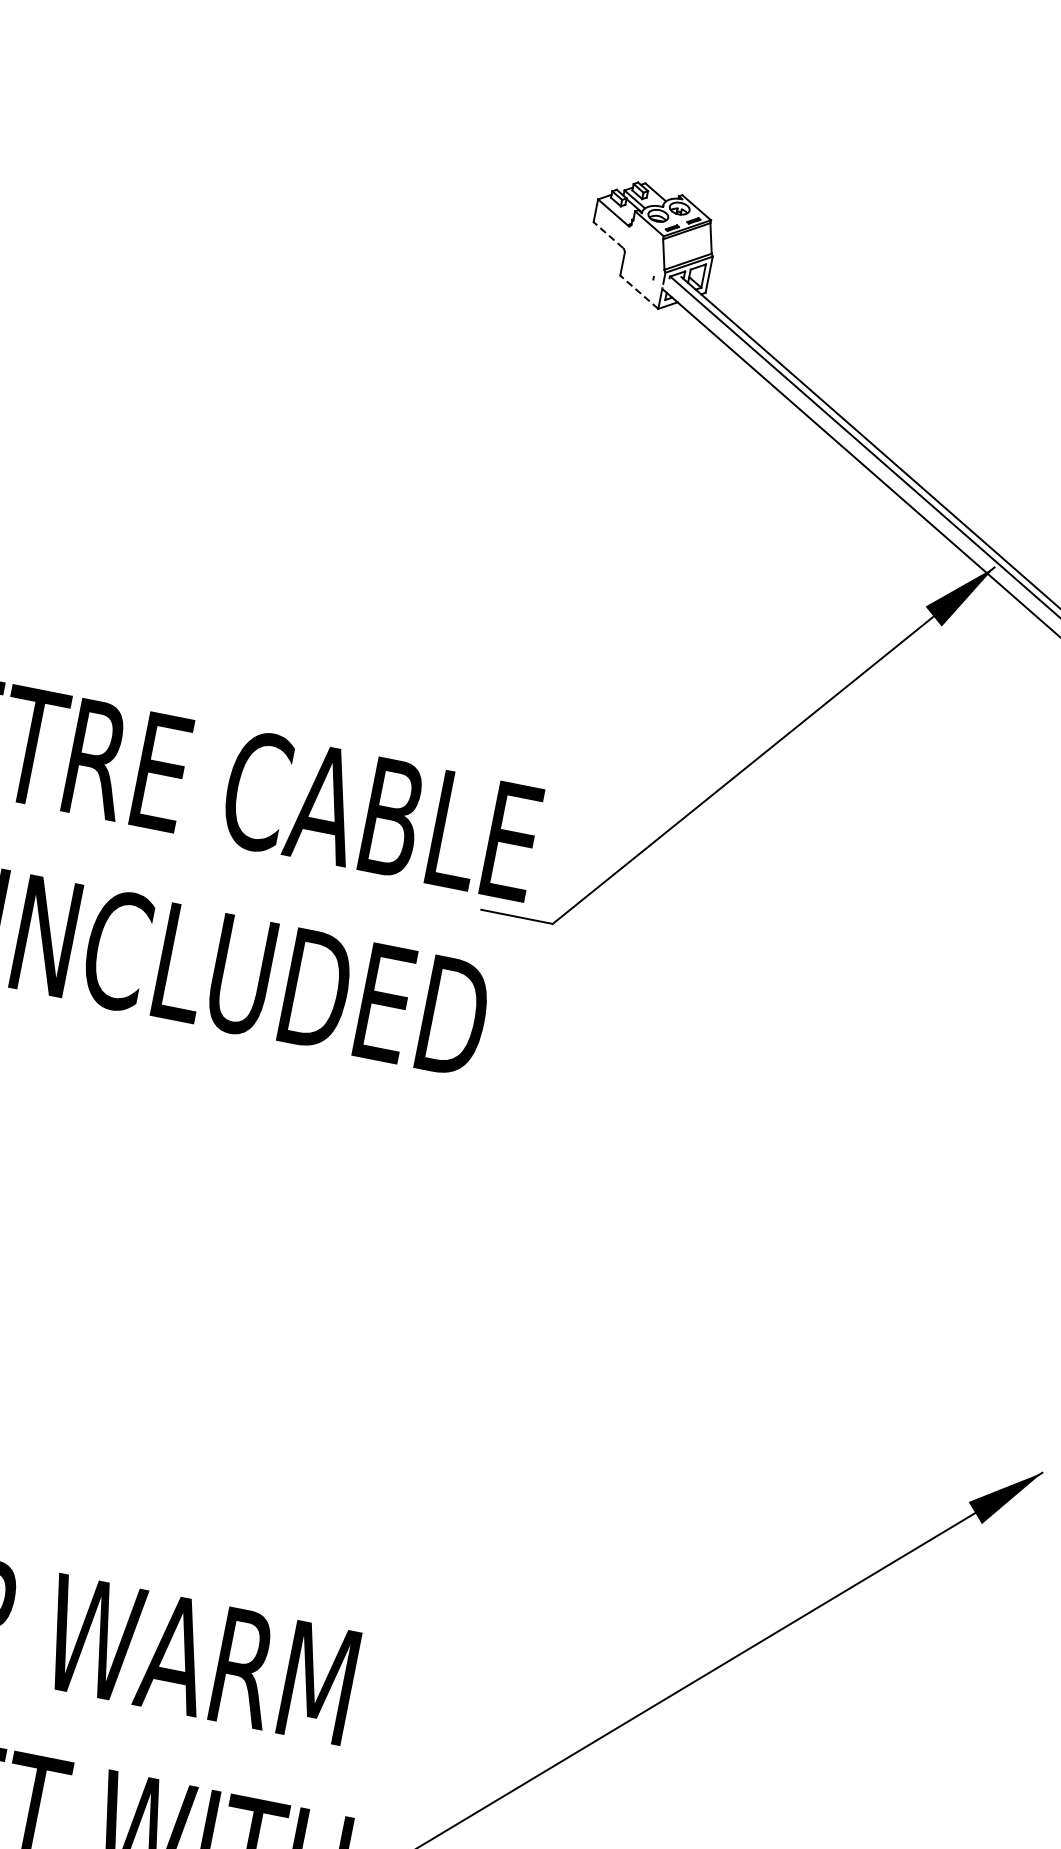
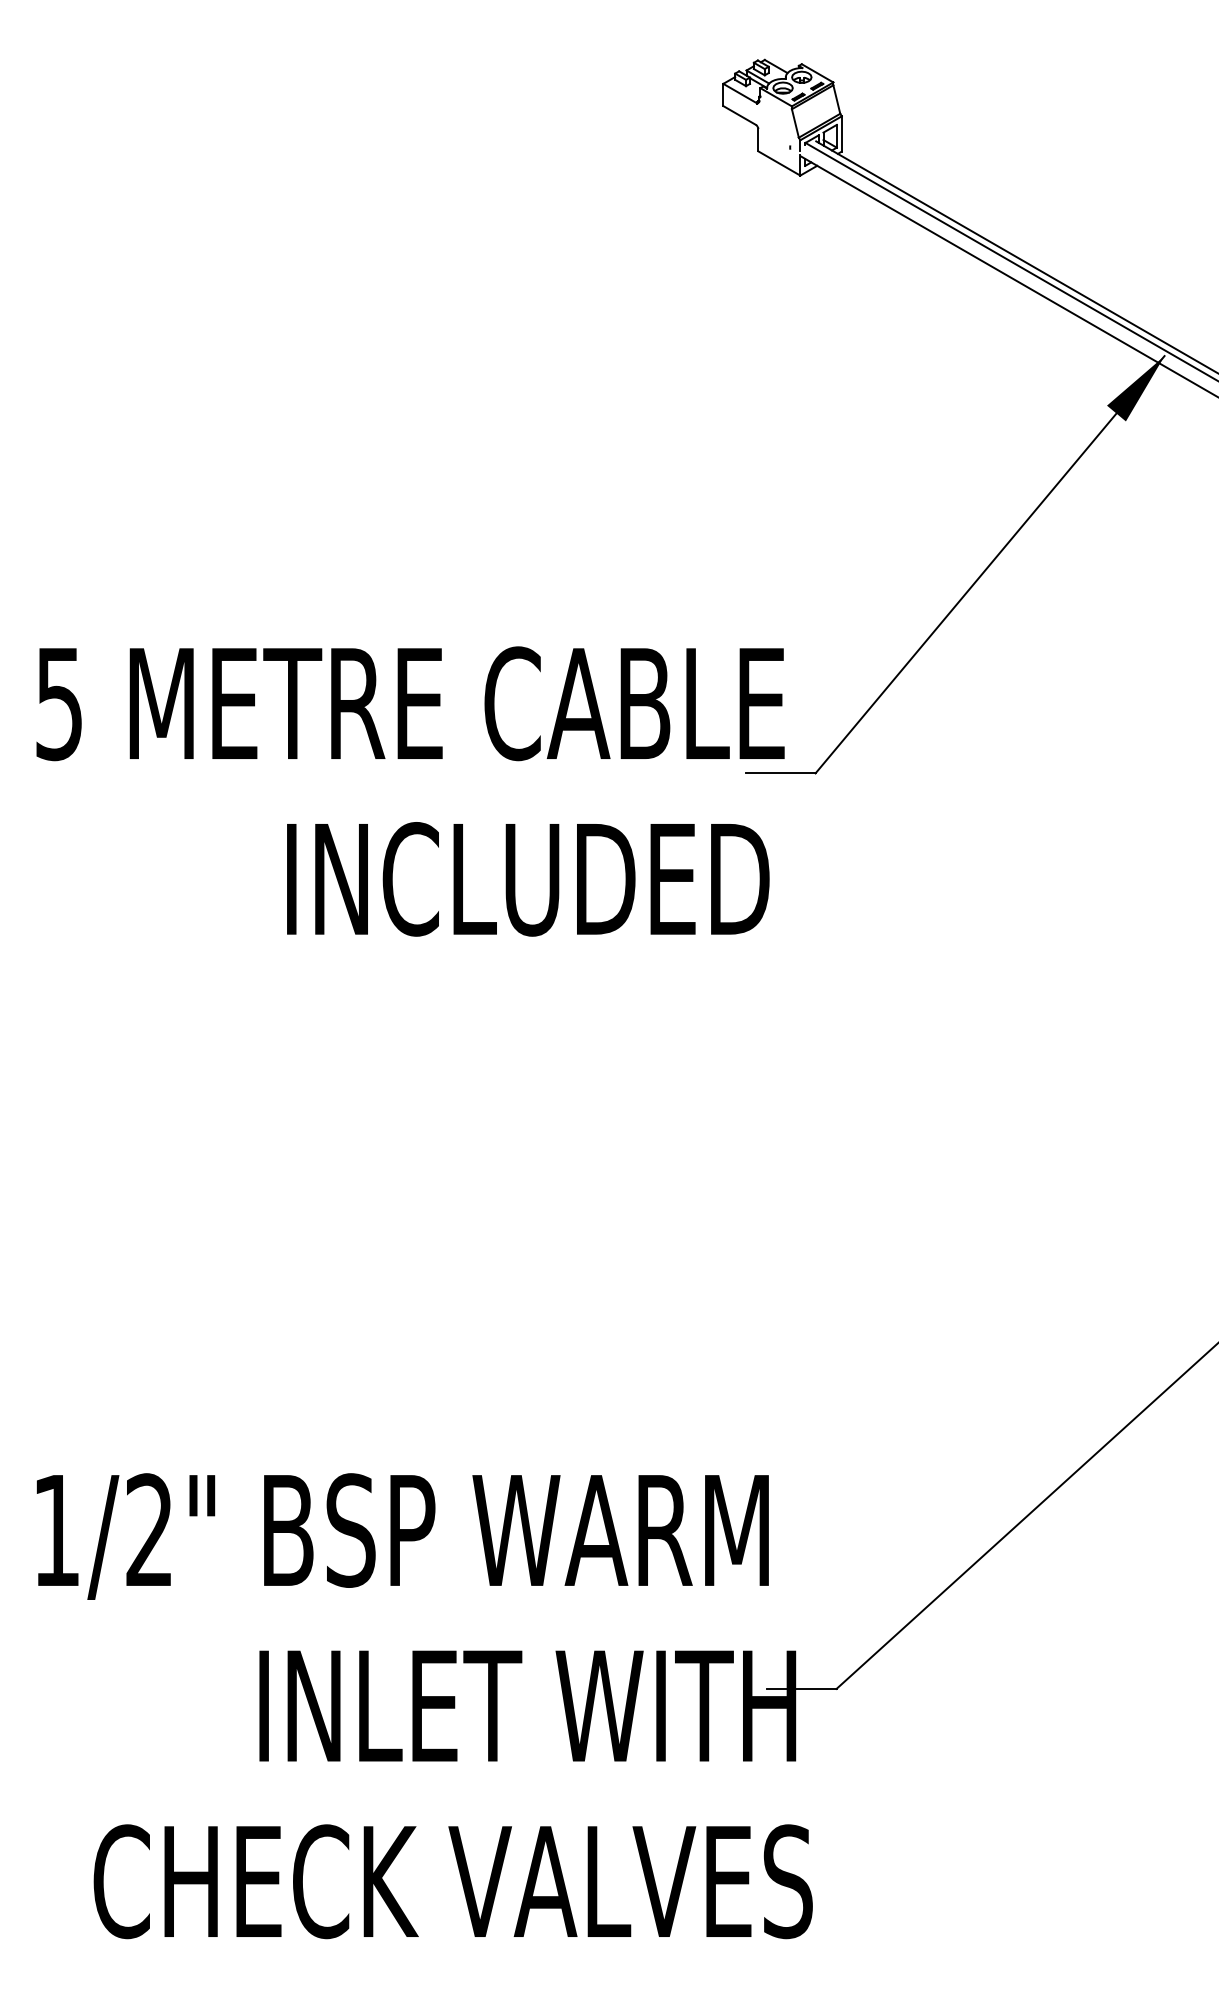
line: (608, 235) -> (739, 115), dashed -> solid
line: (638, 292) -> (778, 163), dashed -> solid

